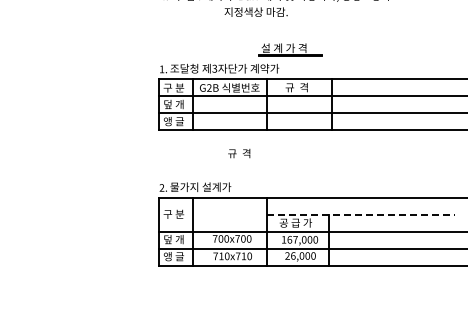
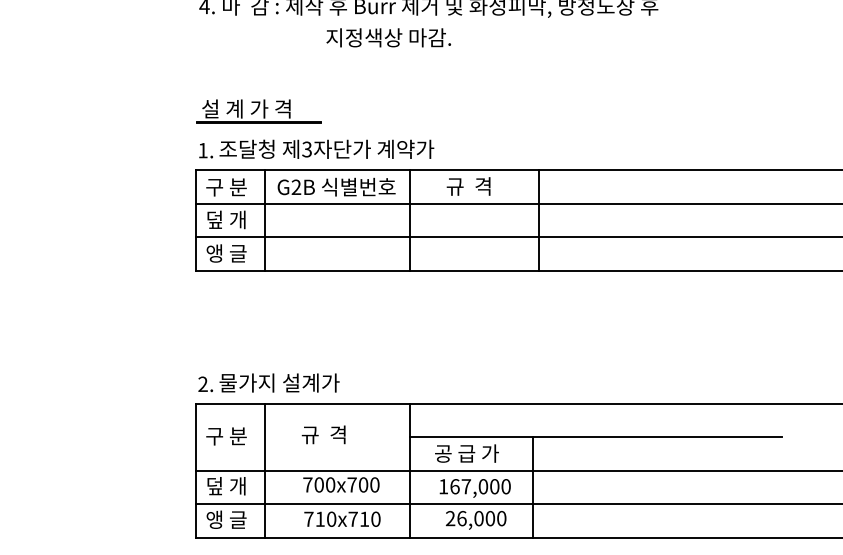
part: (290, 49) -> (259, 111), moved
text: (239, 153) -> (324, 434), moved
line: (361, 214) -> (596, 436), dashed -> solid

